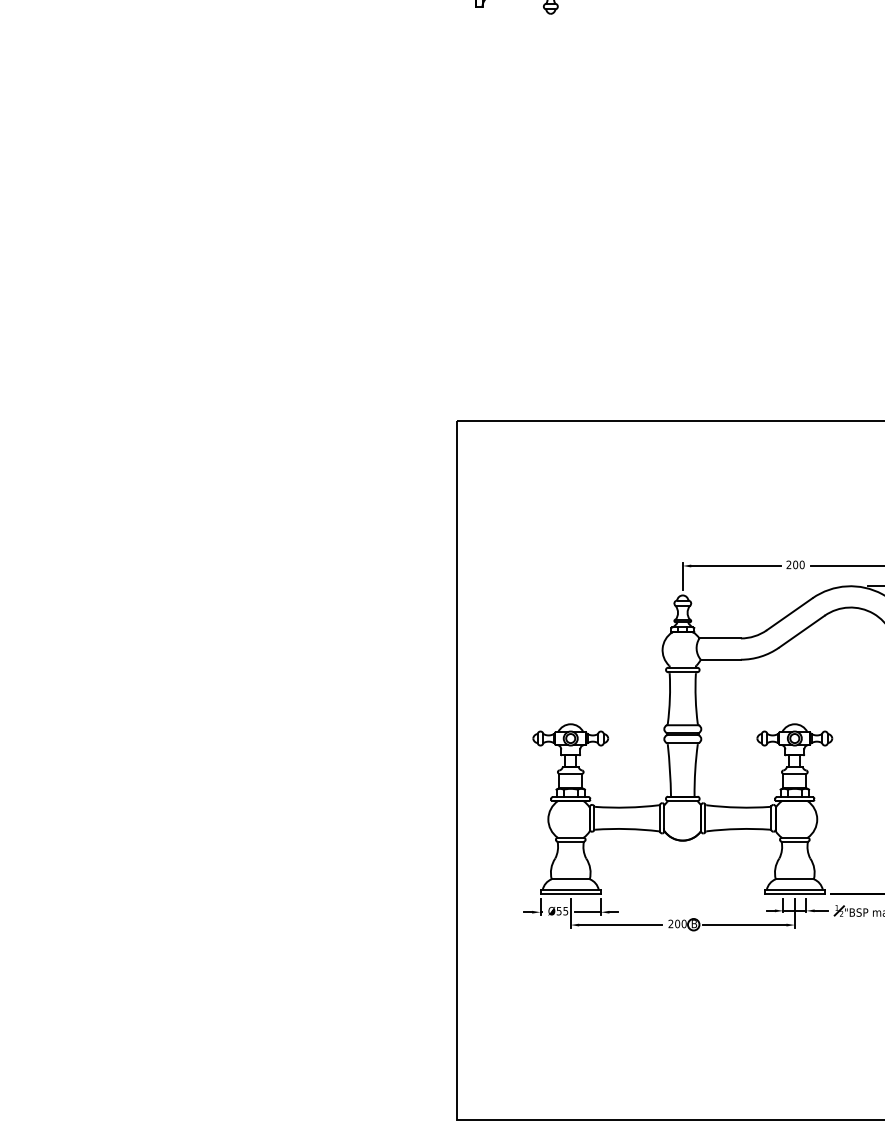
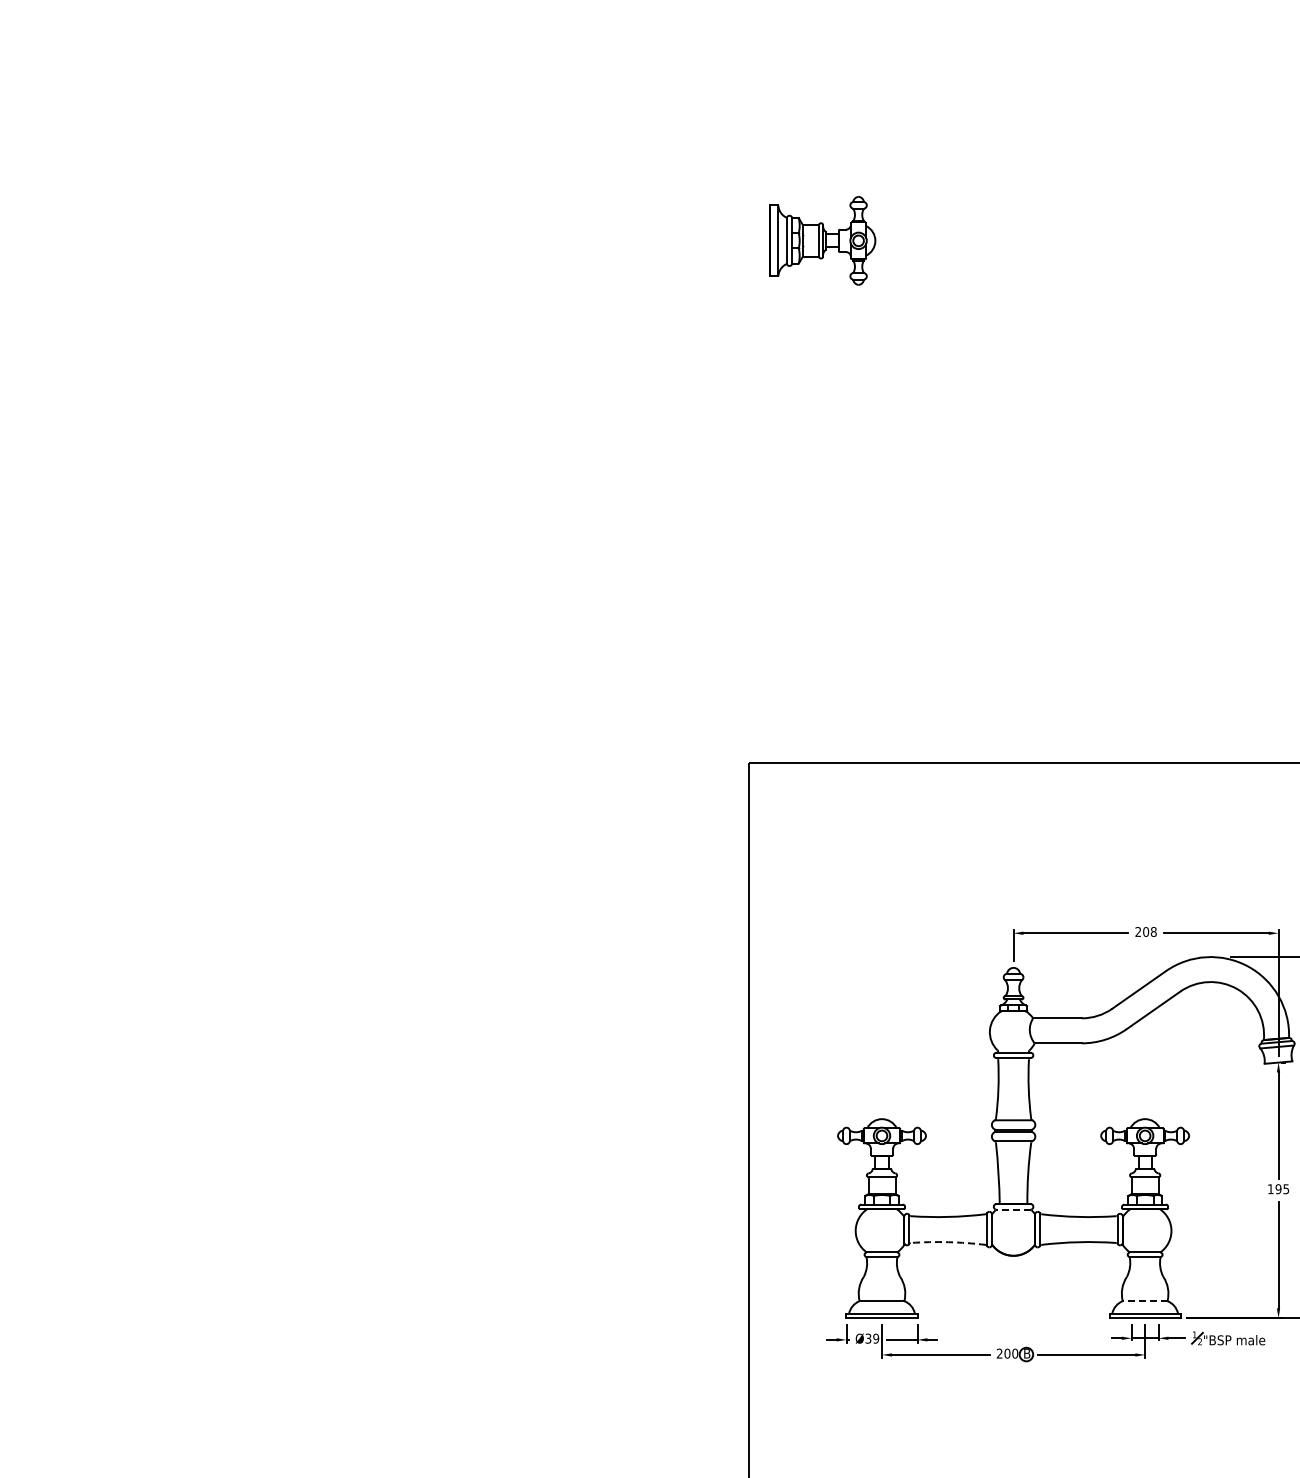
text: (801, 564) -> (1153, 931), 200 -> 208
line: (682, 801) -> (1013, 1209), solid -> dashed
arc: (627, 829) -> (948, 1242), solid -> dashed
line: (794, 879) -> (1144, 1301), solid -> dashed
text: (562, 911) -> (872, 1338), Ø55 -> Ø39

